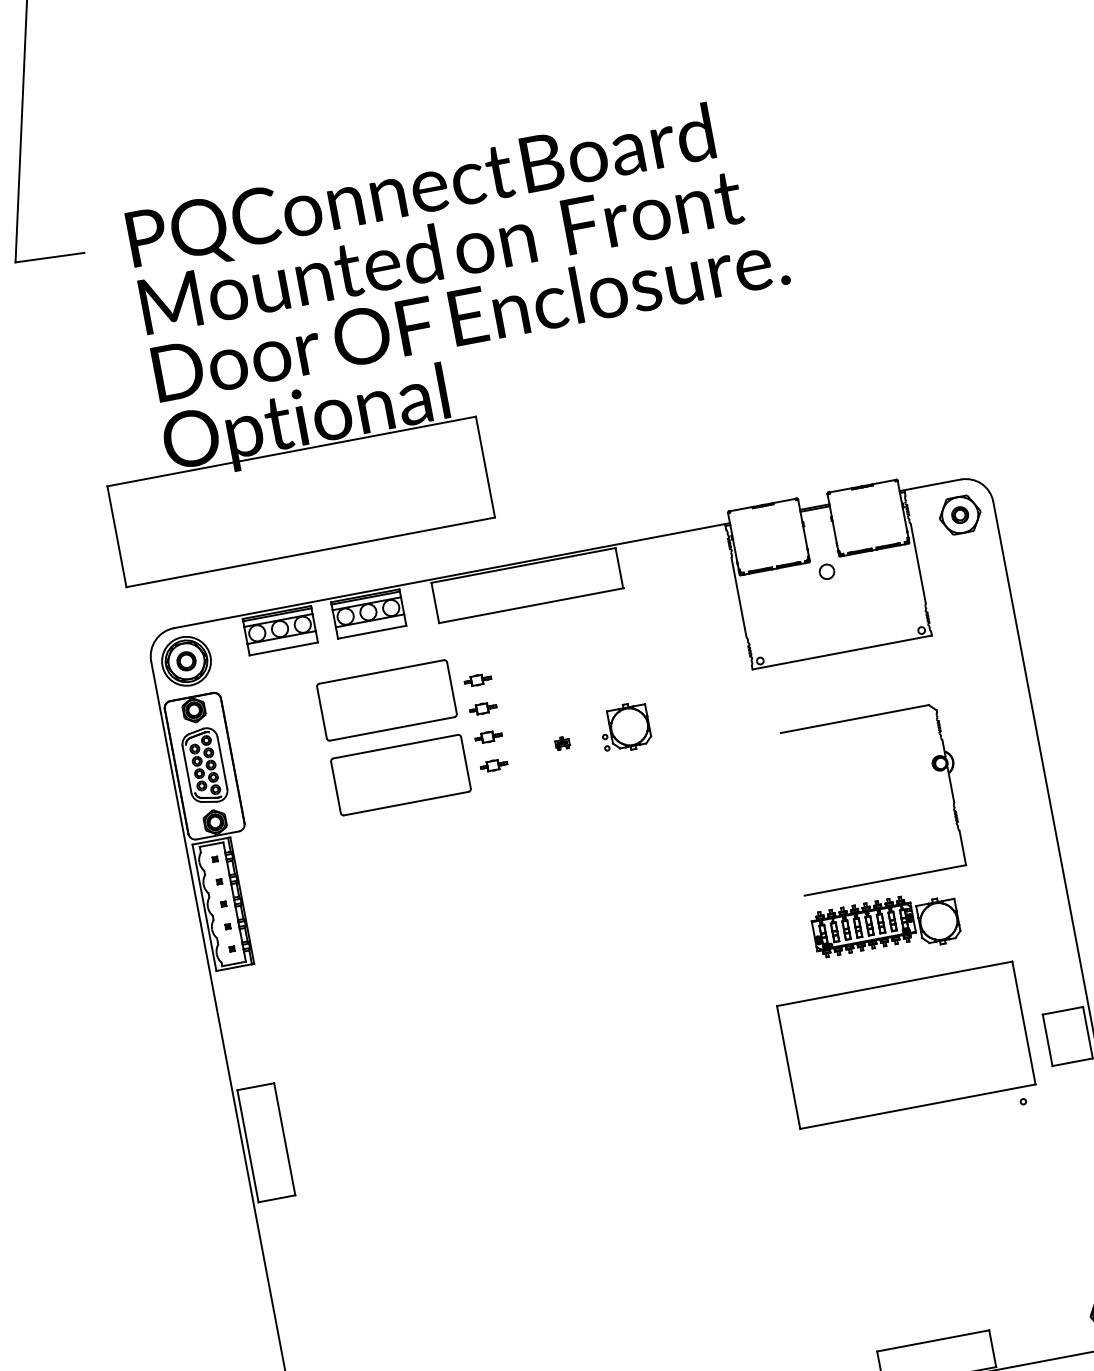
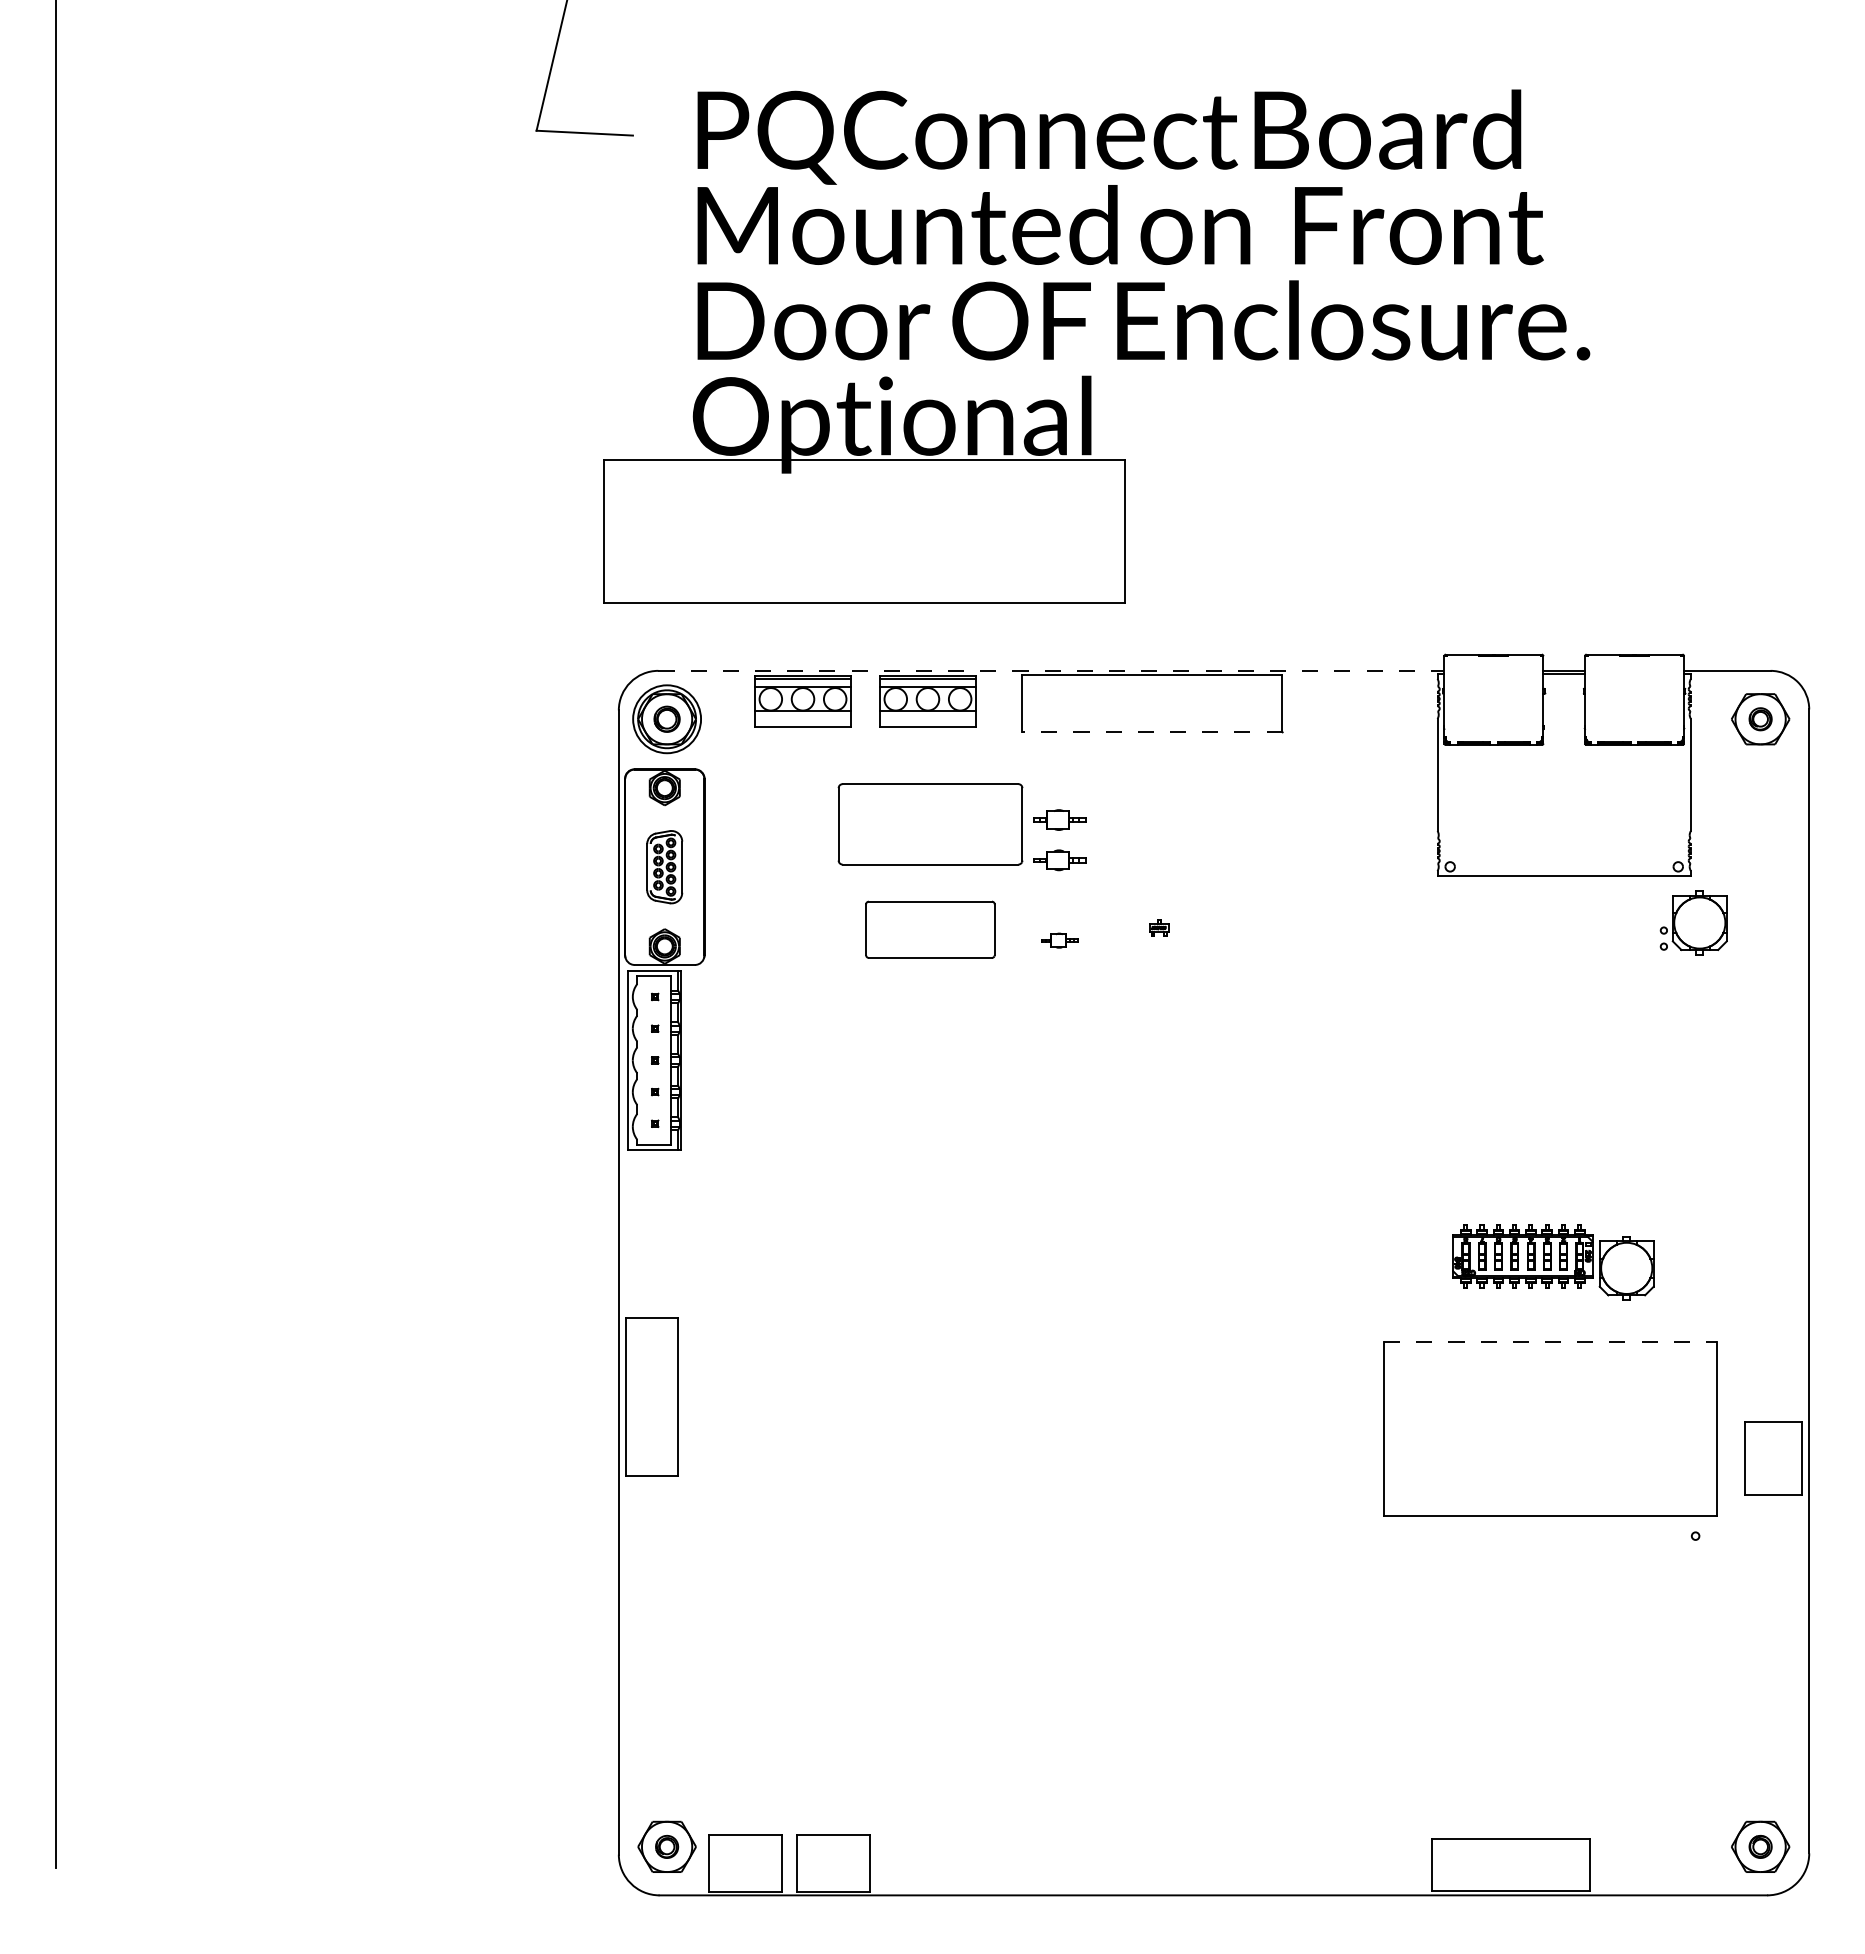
part: (827, 571) -> (1564, 762), removed
line: (451, 575) -> (1051, 670), solid -> dashed
line: (531, 605) -> (1152, 732), solid -> dashed
part: (477, 680) -> (1059, 820), size x1.4
part: (483, 708) -> (1059, 860), size x1.4
part: (625, 727) -> (1693, 922), moved
part: (488, 737) -> (1059, 900), removed
part: (204, 765) -> (664, 866), size x0.7
part: (932, 766) -> (1657, 1054), removed
part: (401, 774) -> (930, 929), size x0.7
line: (894, 984) -> (1550, 1342), solid -> dashed

